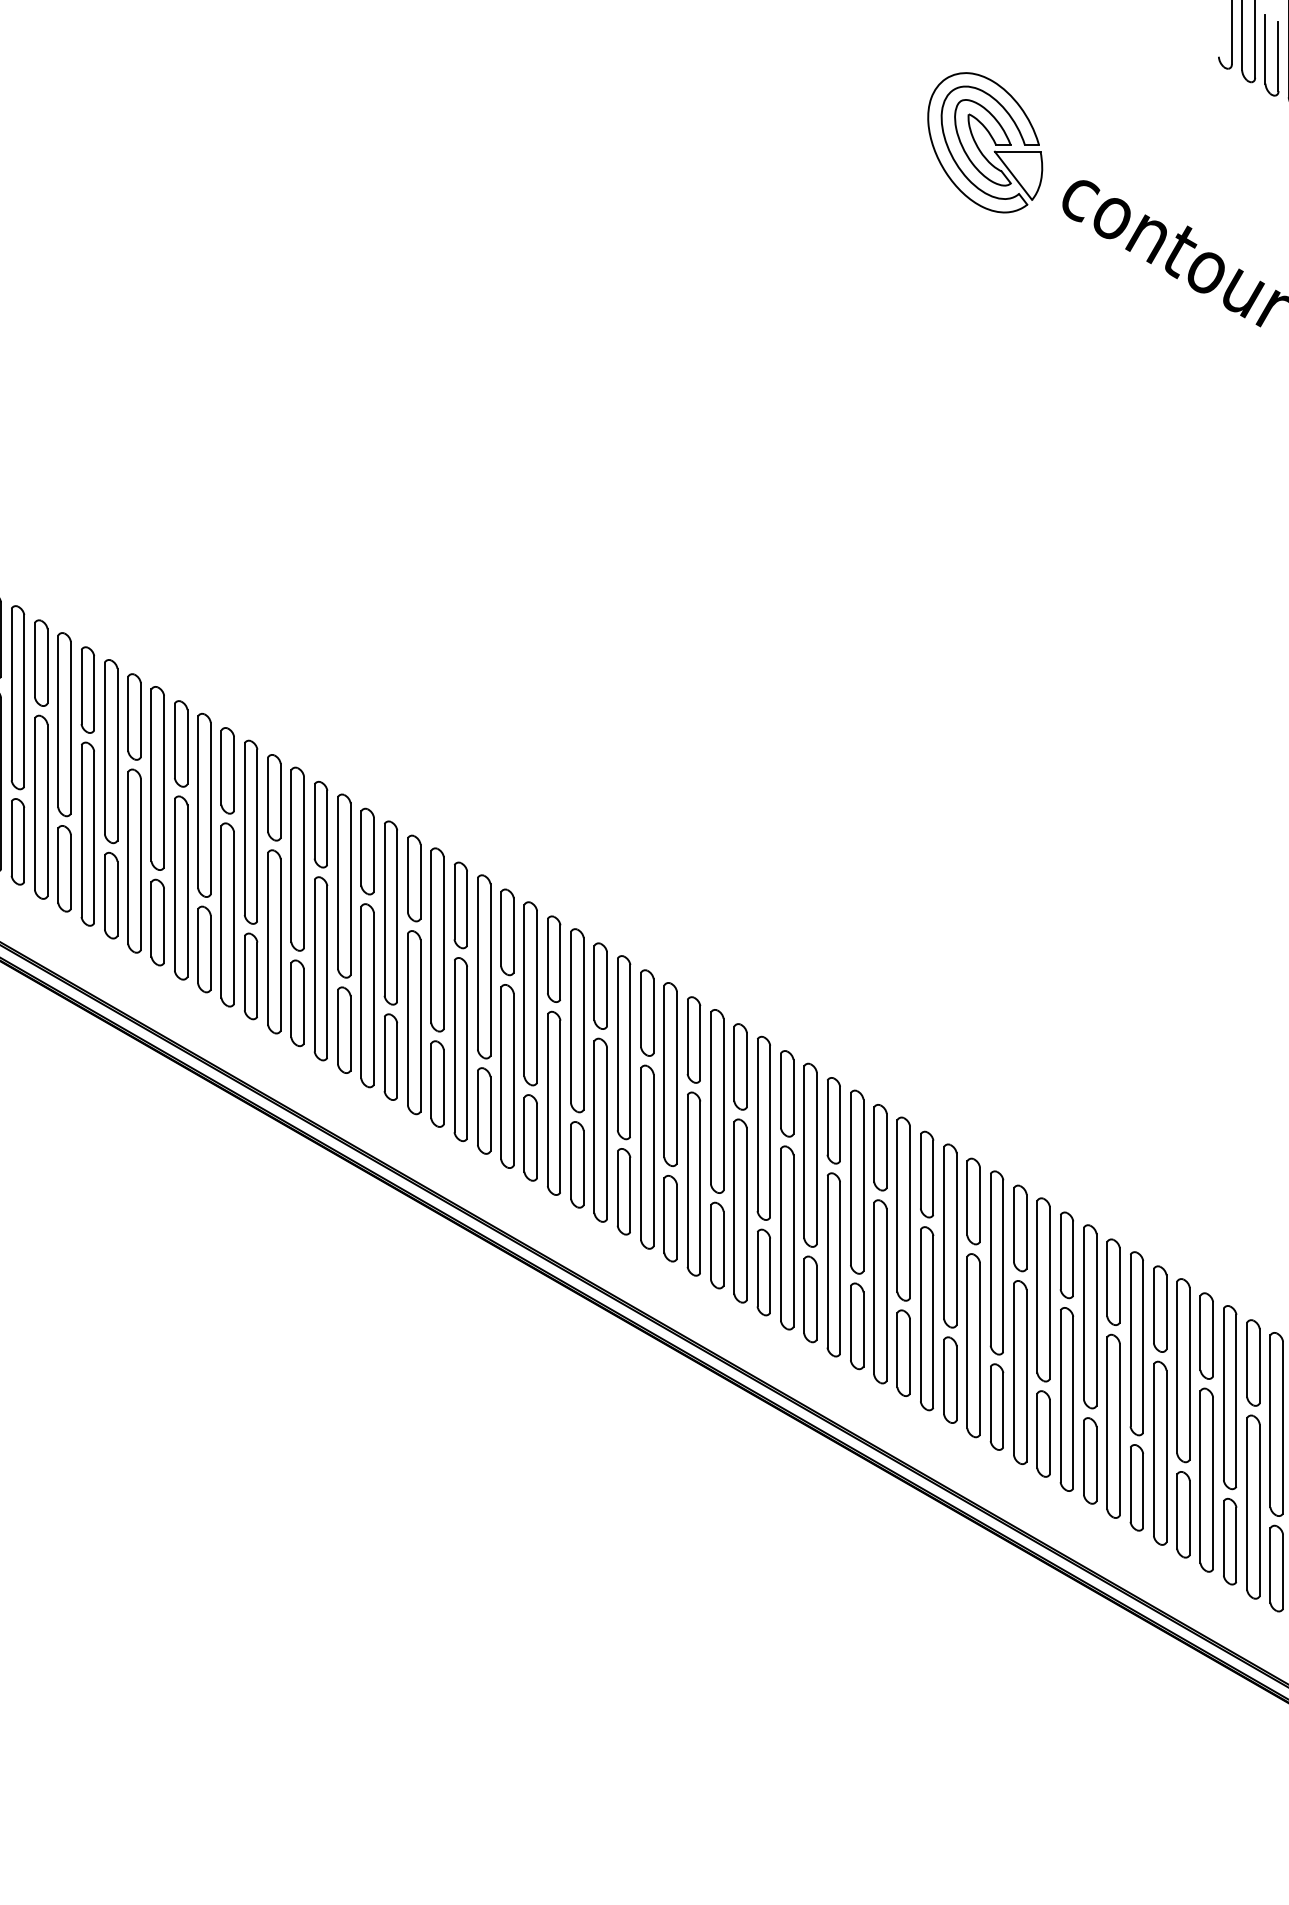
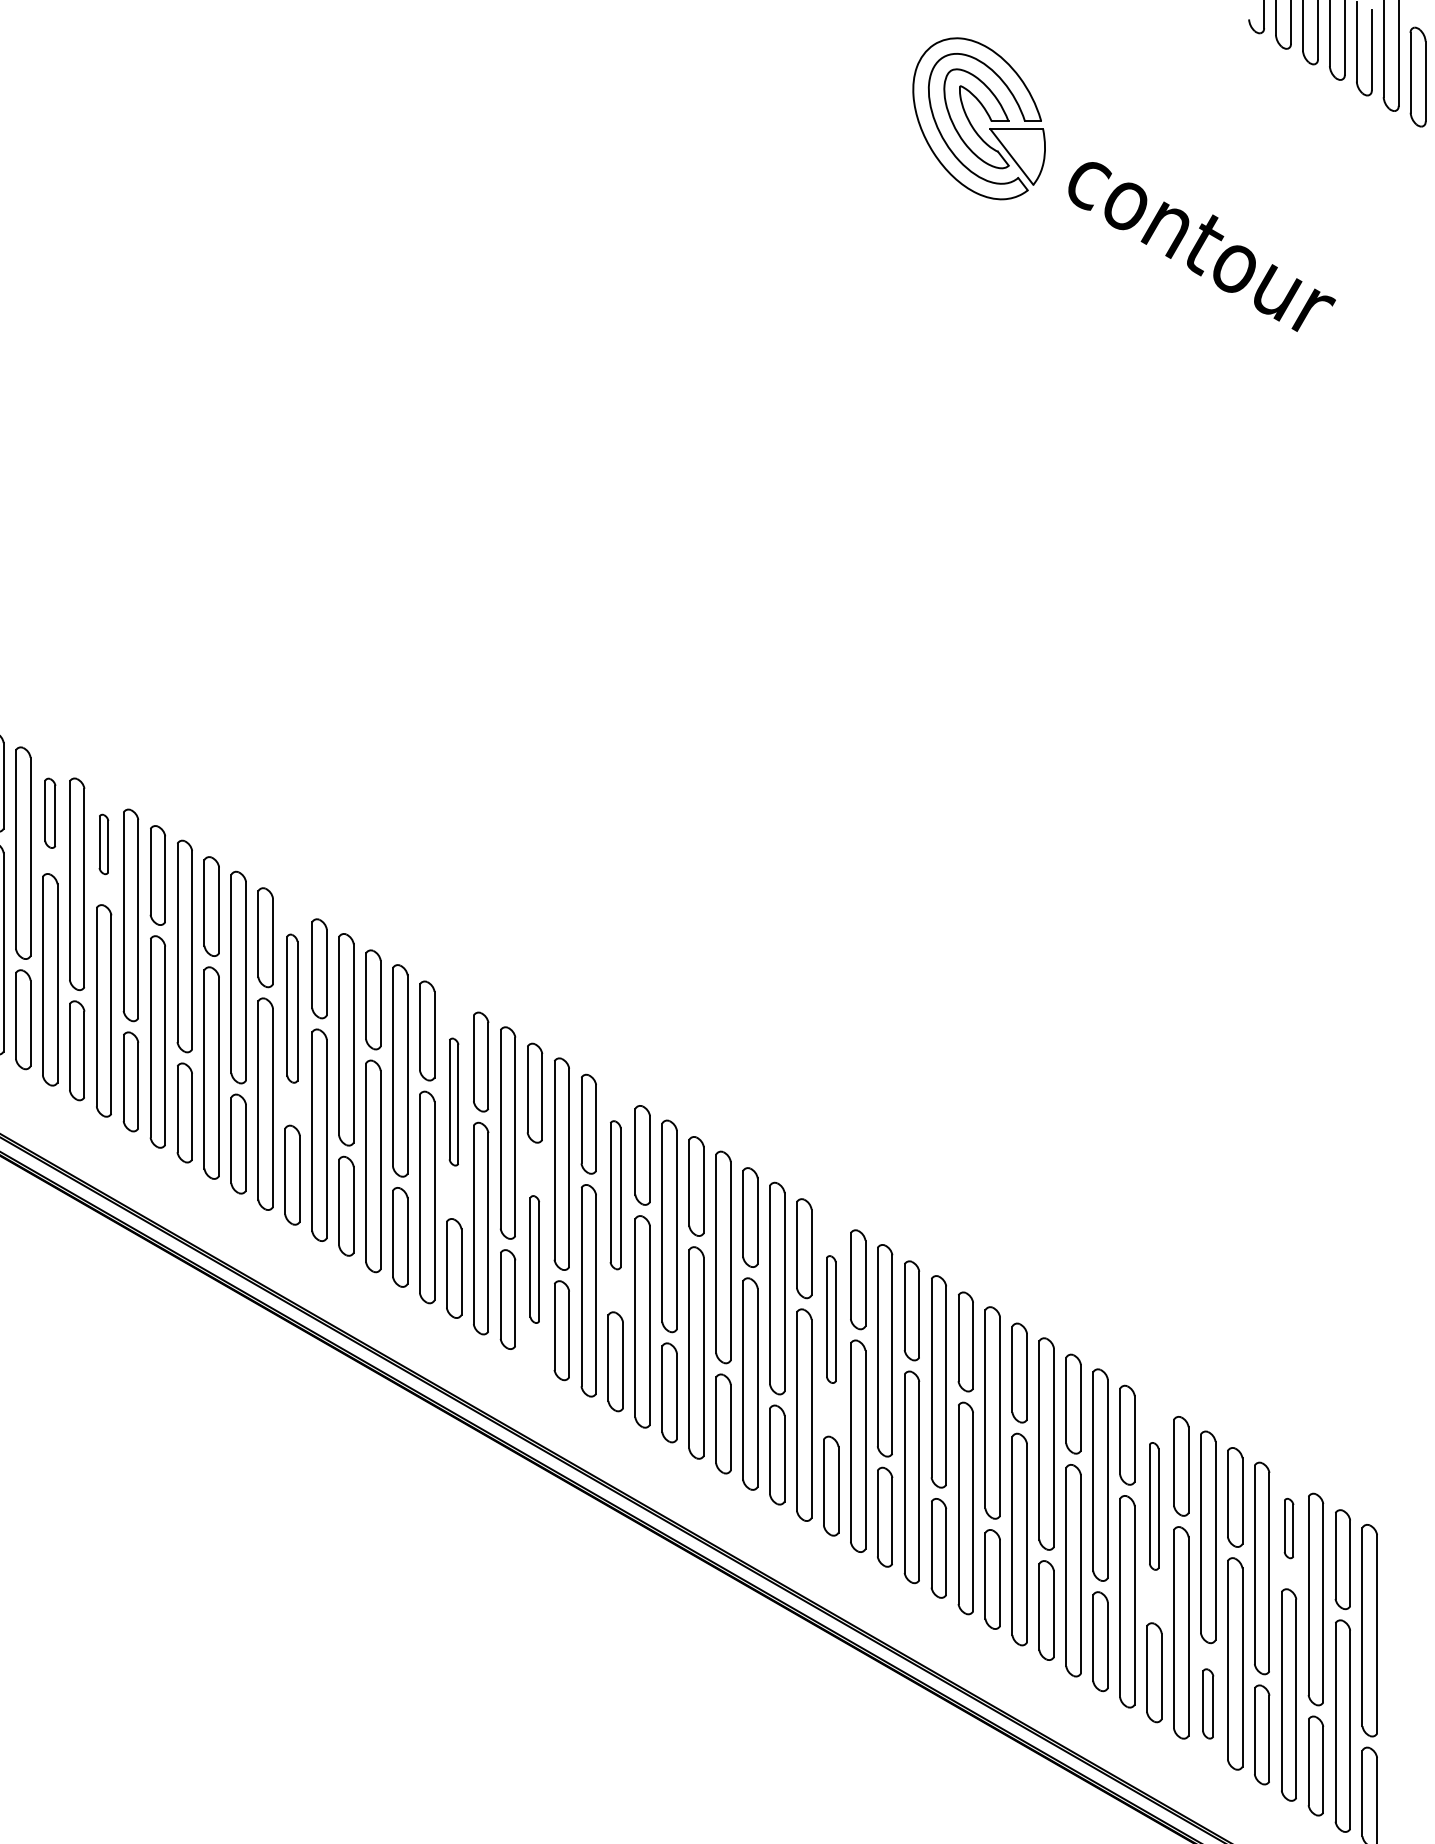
part: (181, 743) -> (50, 812), size x0.7
part: (227, 770) -> (103, 844), size x0.6
part: (390, 912) -> (292, 1008), size x0.7
part: (530, 993) -> (453, 1101), size x0.6
part: (670, 1074) -> (615, 1195), size x0.7
part: (600, 1129) -> (534, 1258), size x0.6
part: (857, 1181) -> (831, 1318), size x0.6
part: (1136, 1343) -> (1153, 1505), size x0.6
part: (1253, 1362) -> (1289, 1527), size x0.6
part: (1183, 1514) -> (1208, 1703), size x0.7

